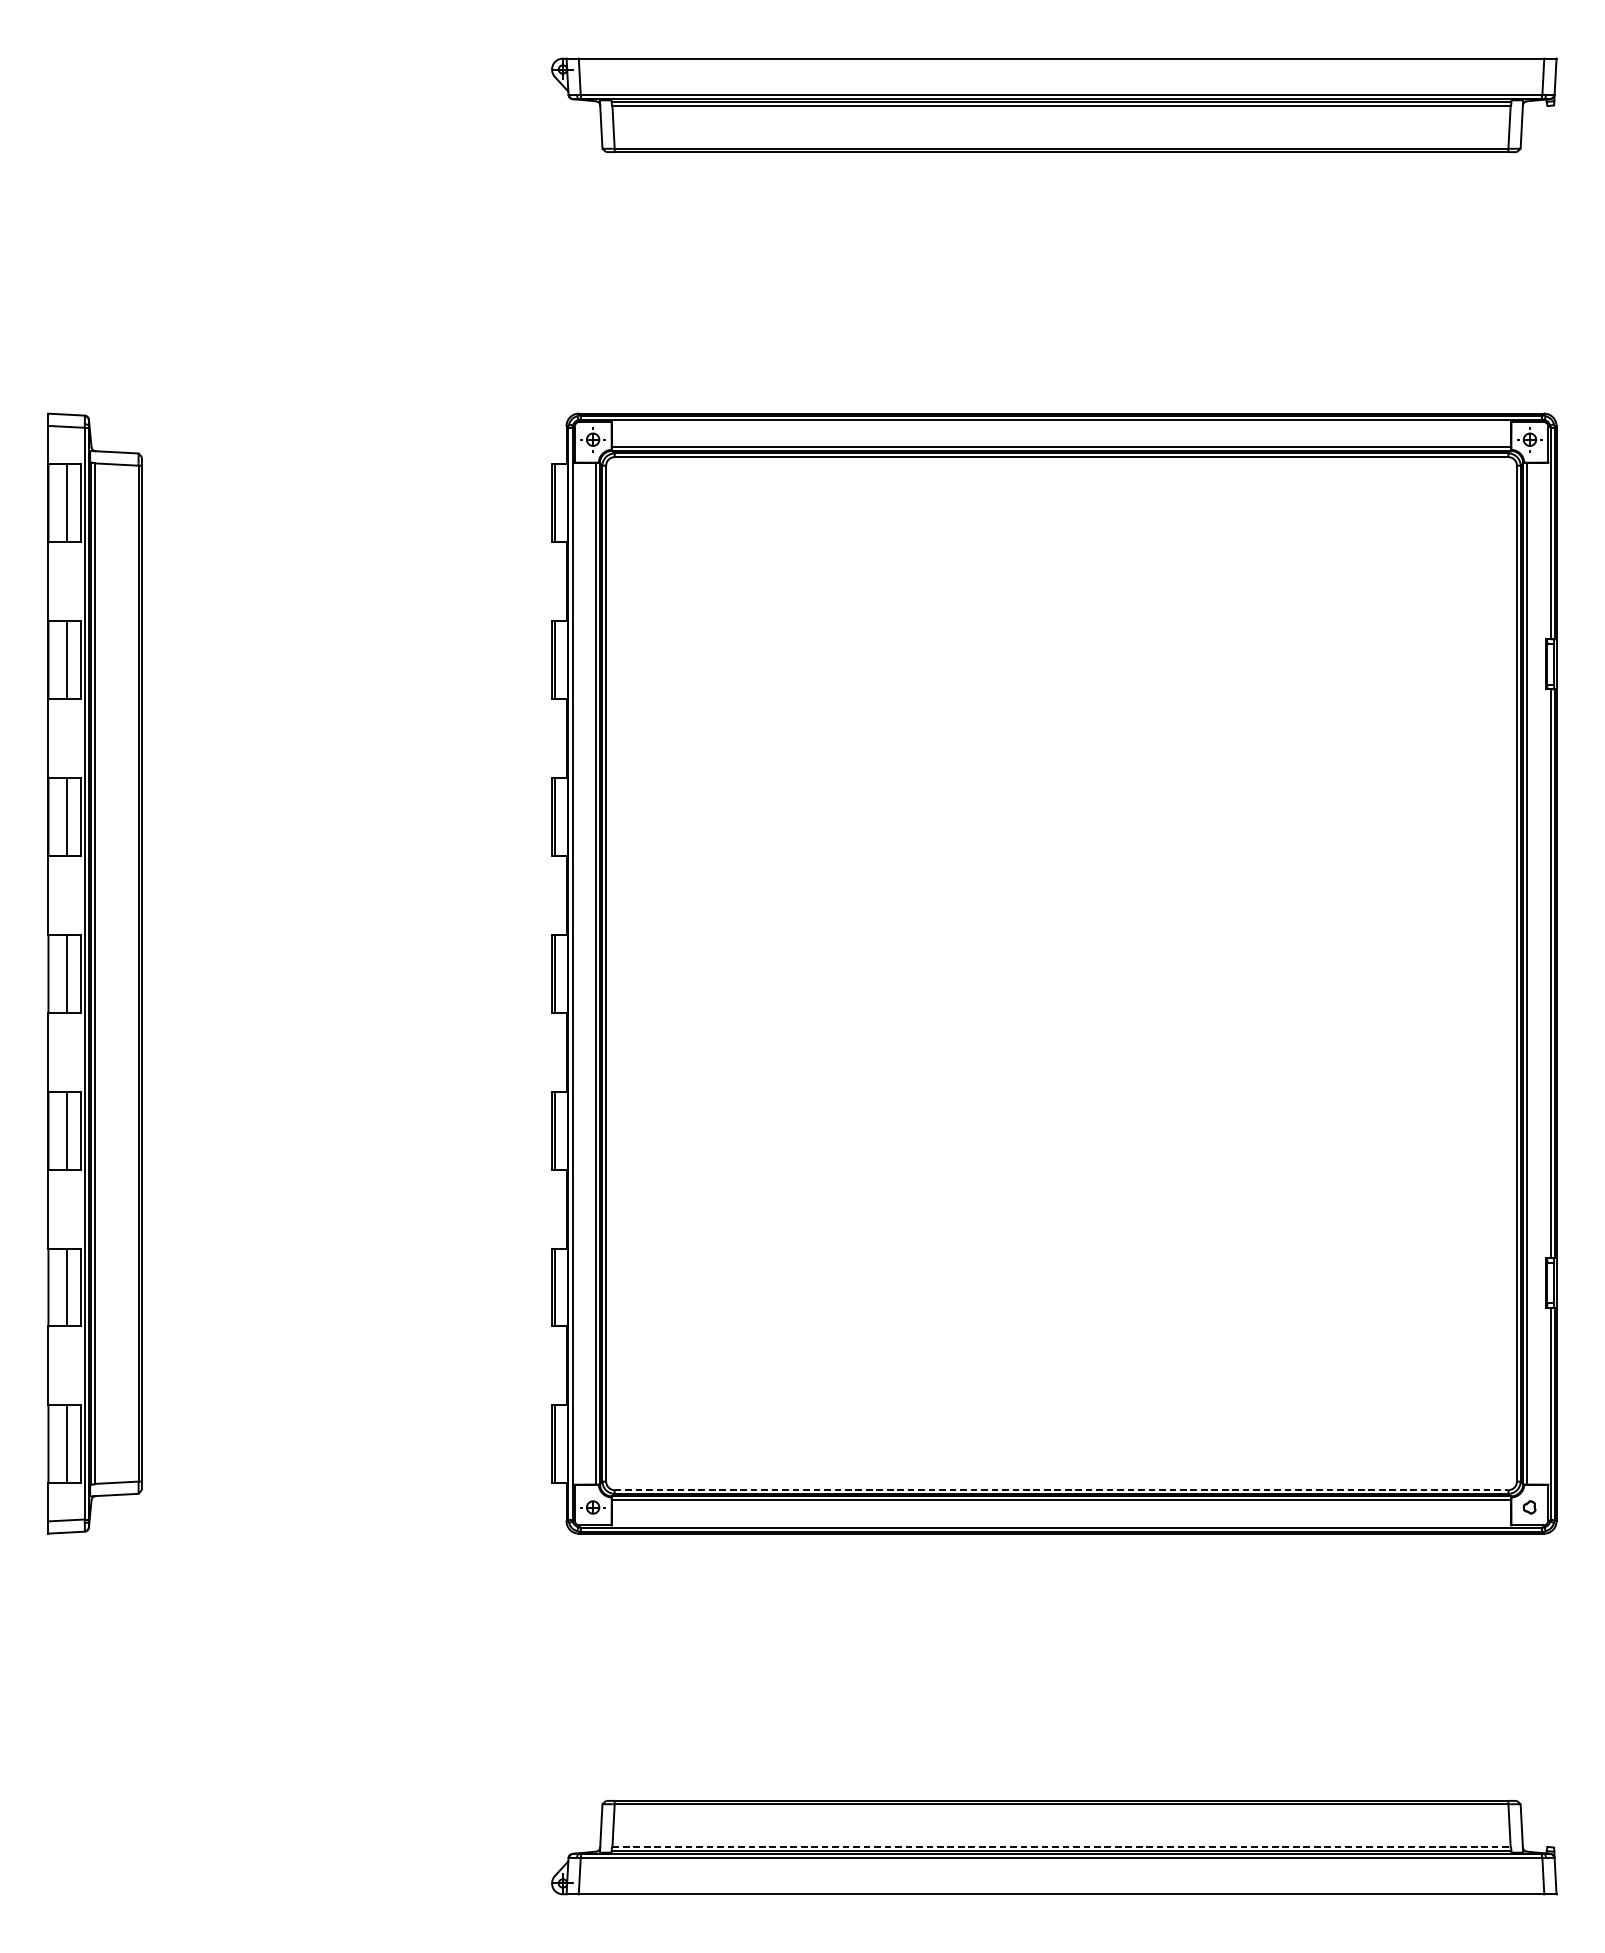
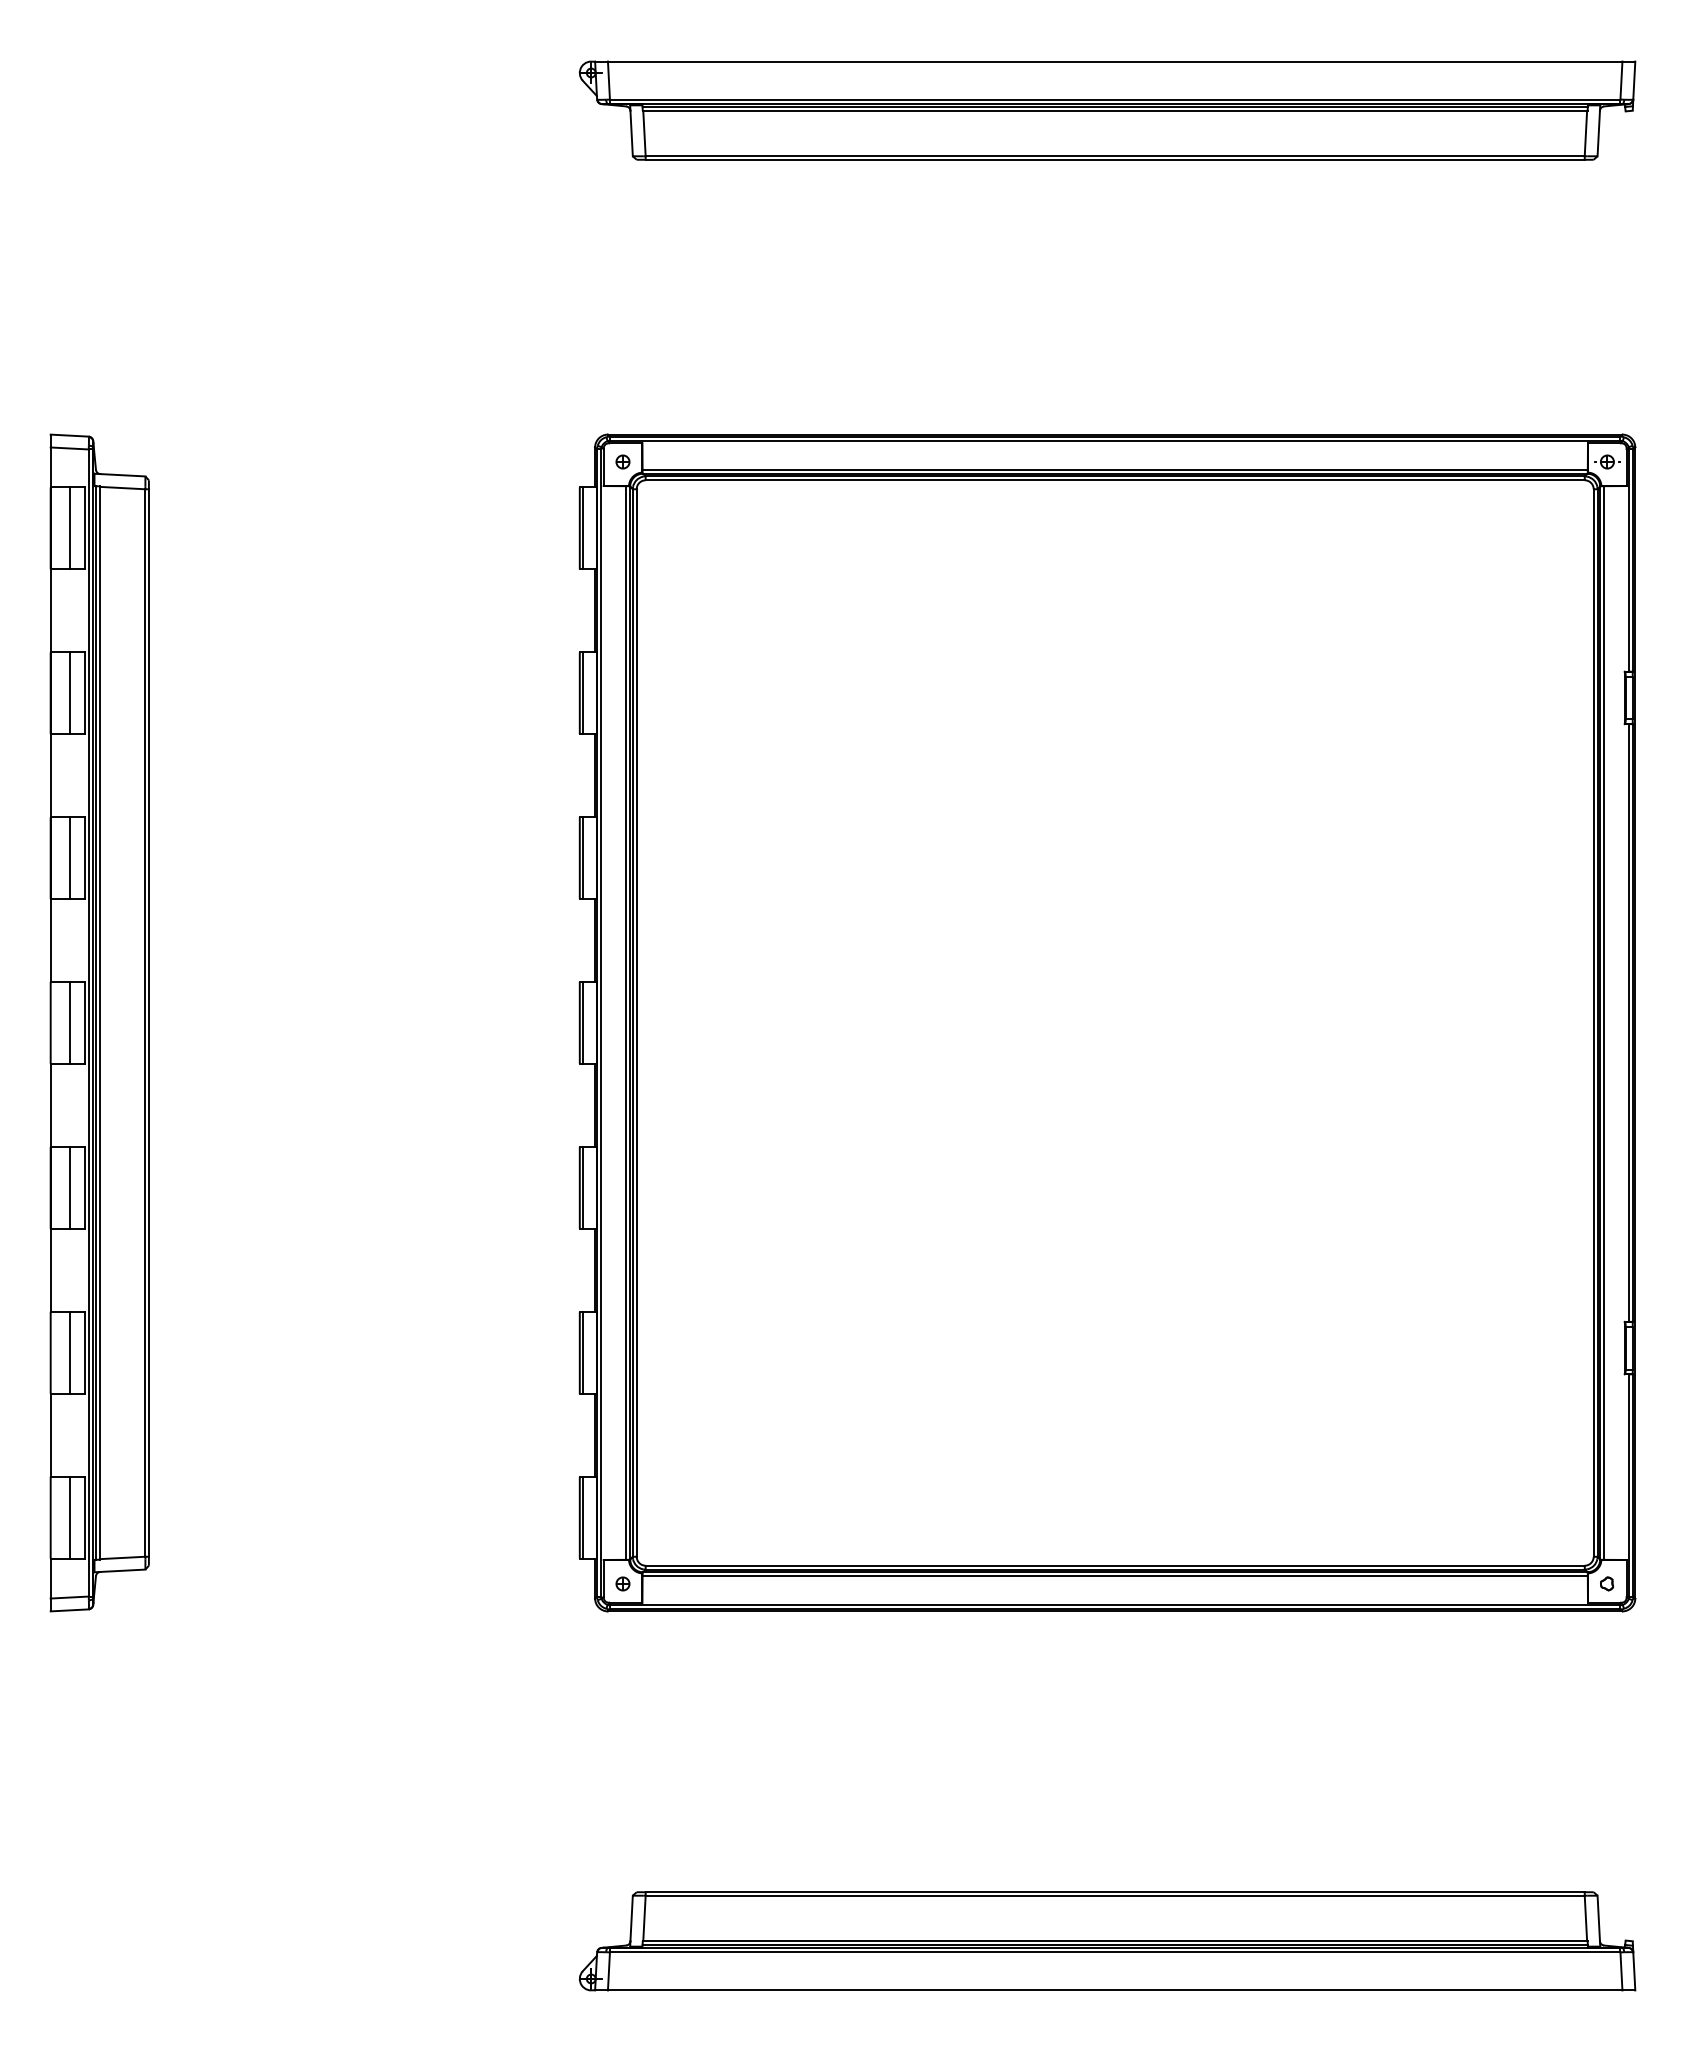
line: (1061, 1489) -> (1115, 1565), dashed -> solid
line: (1061, 1846) -> (1115, 1940), dashed -> solid

